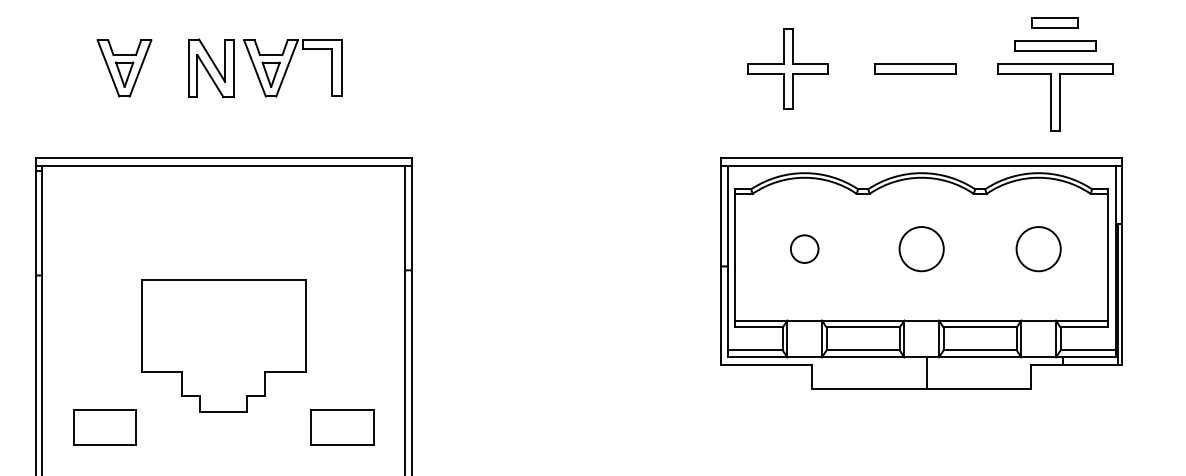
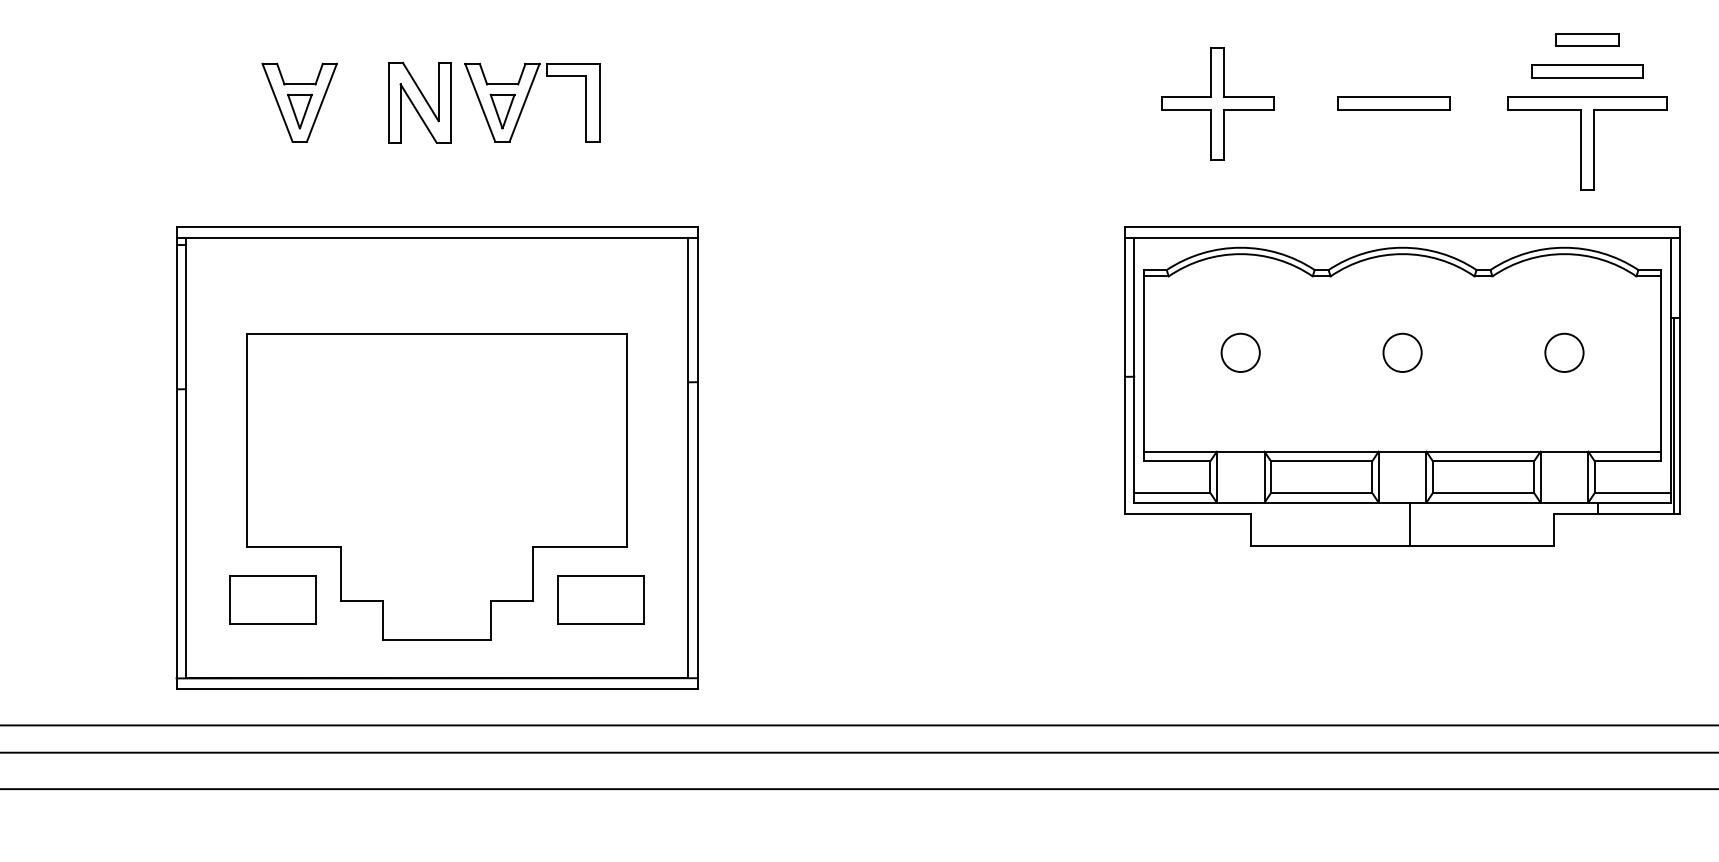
circle: (921, 248) -> (1402, 352), size x0.62
circle: (1038, 248) -> (1564, 352), size x0.62
part: (223, 345) -> (436, 486), size x1.67

